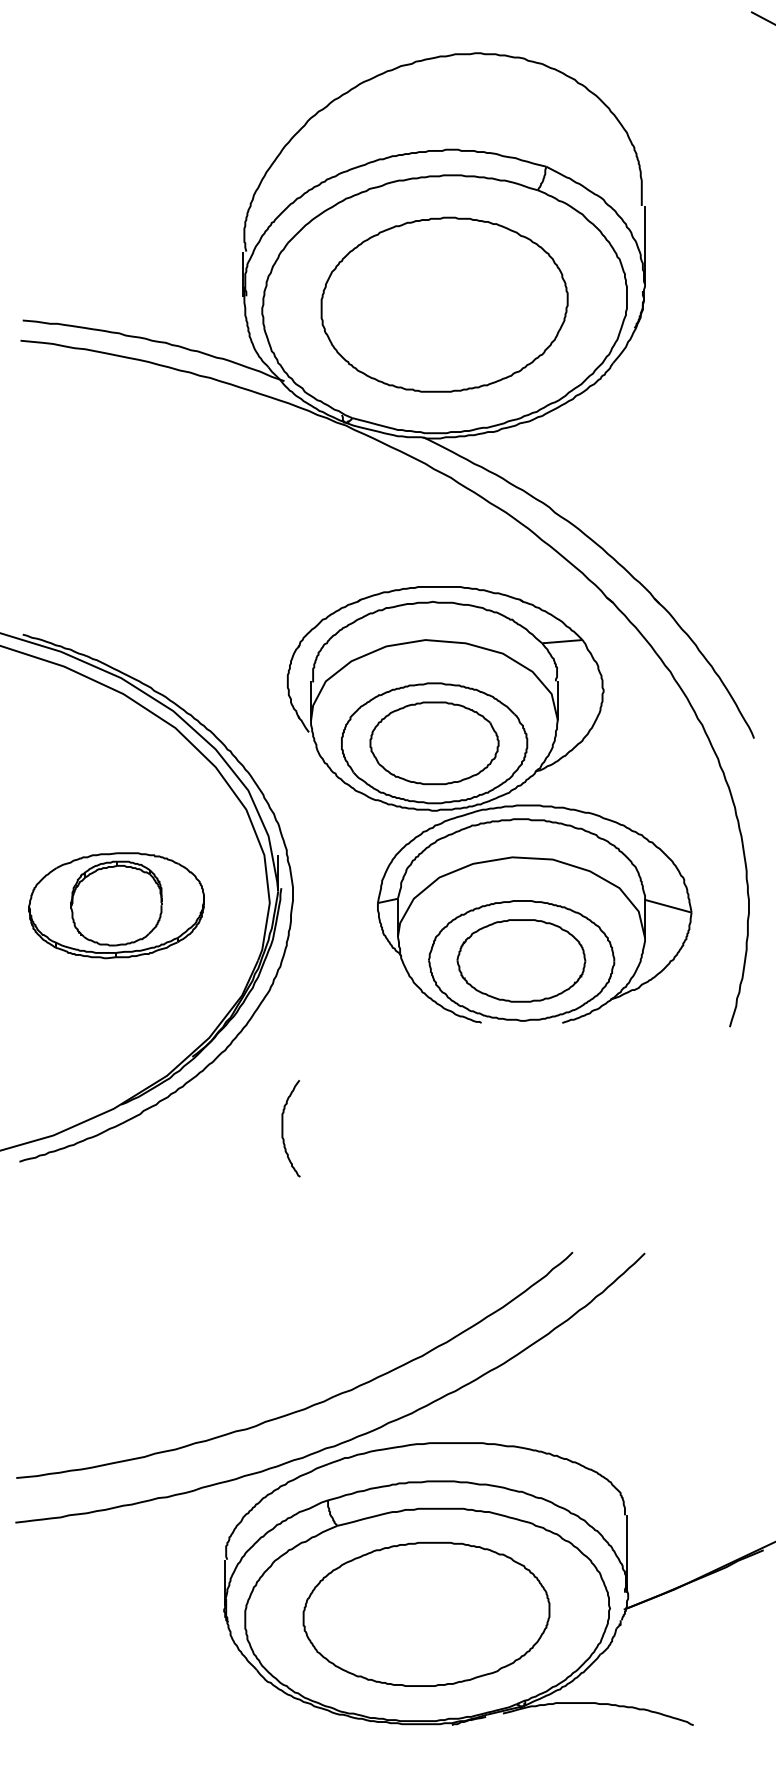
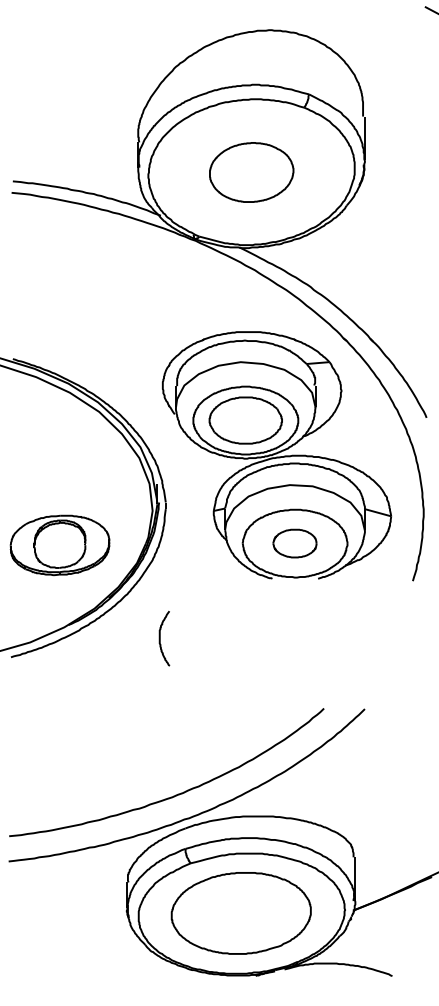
part: (444, 304) -> (251, 172), size x0.6
part: (115, 905) -> (59, 545), moved
part: (520, 960) -> (294, 543), size x0.6

